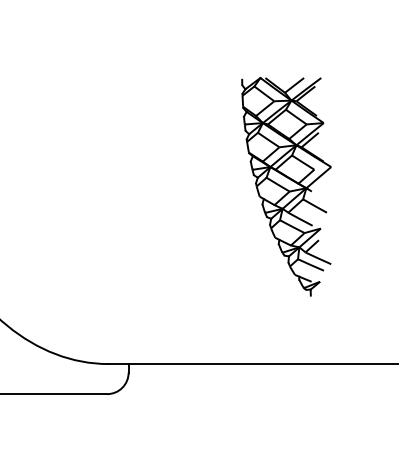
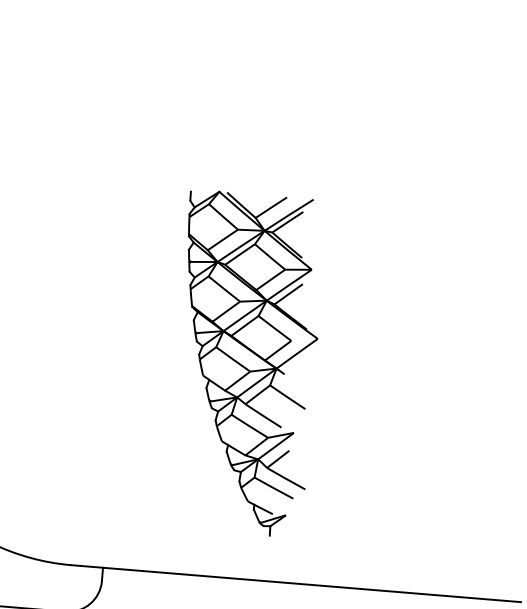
part: (286, 186) -> (245, 363), moved

